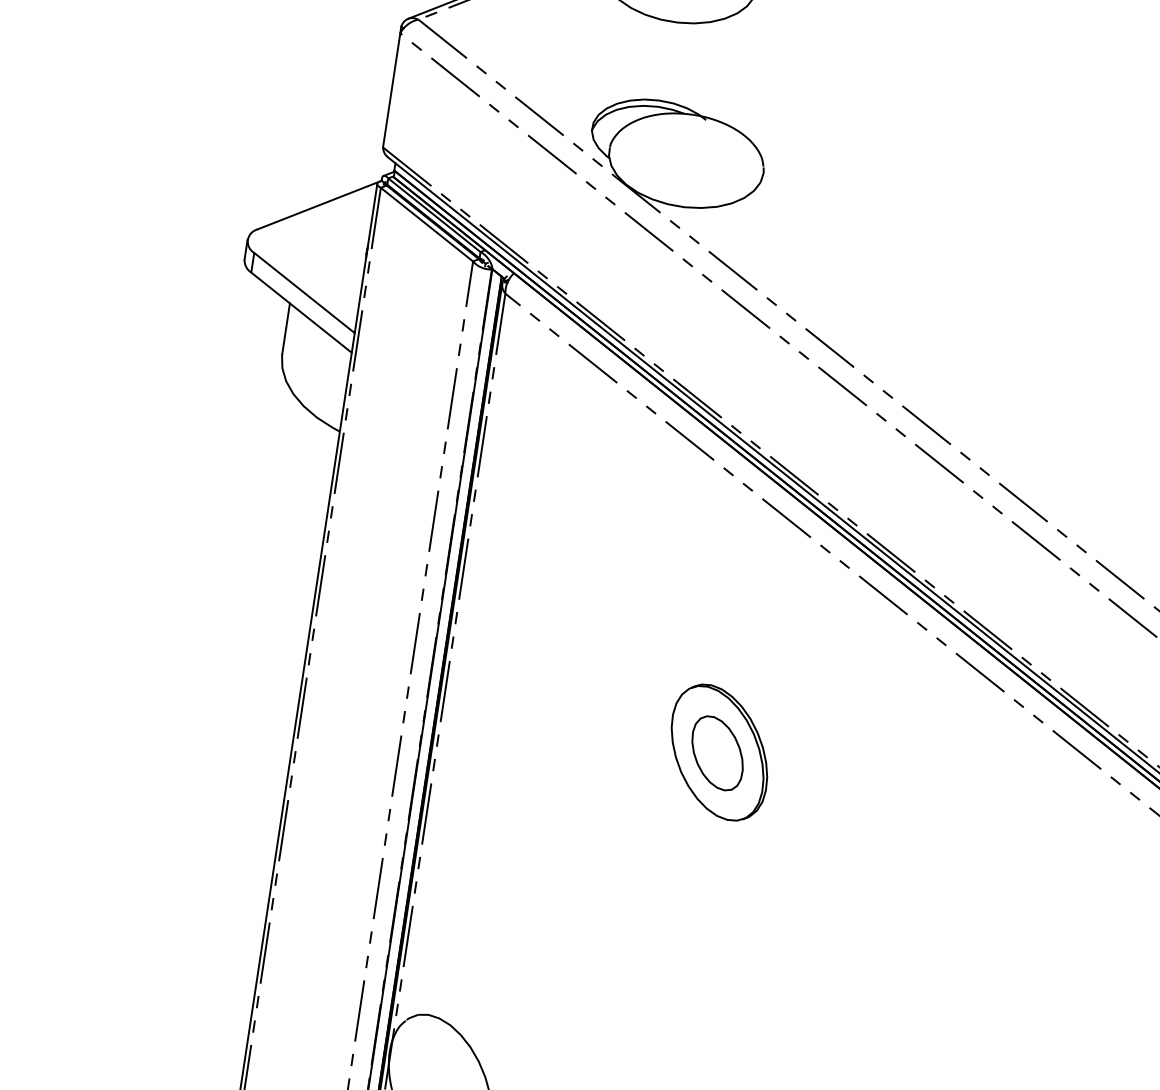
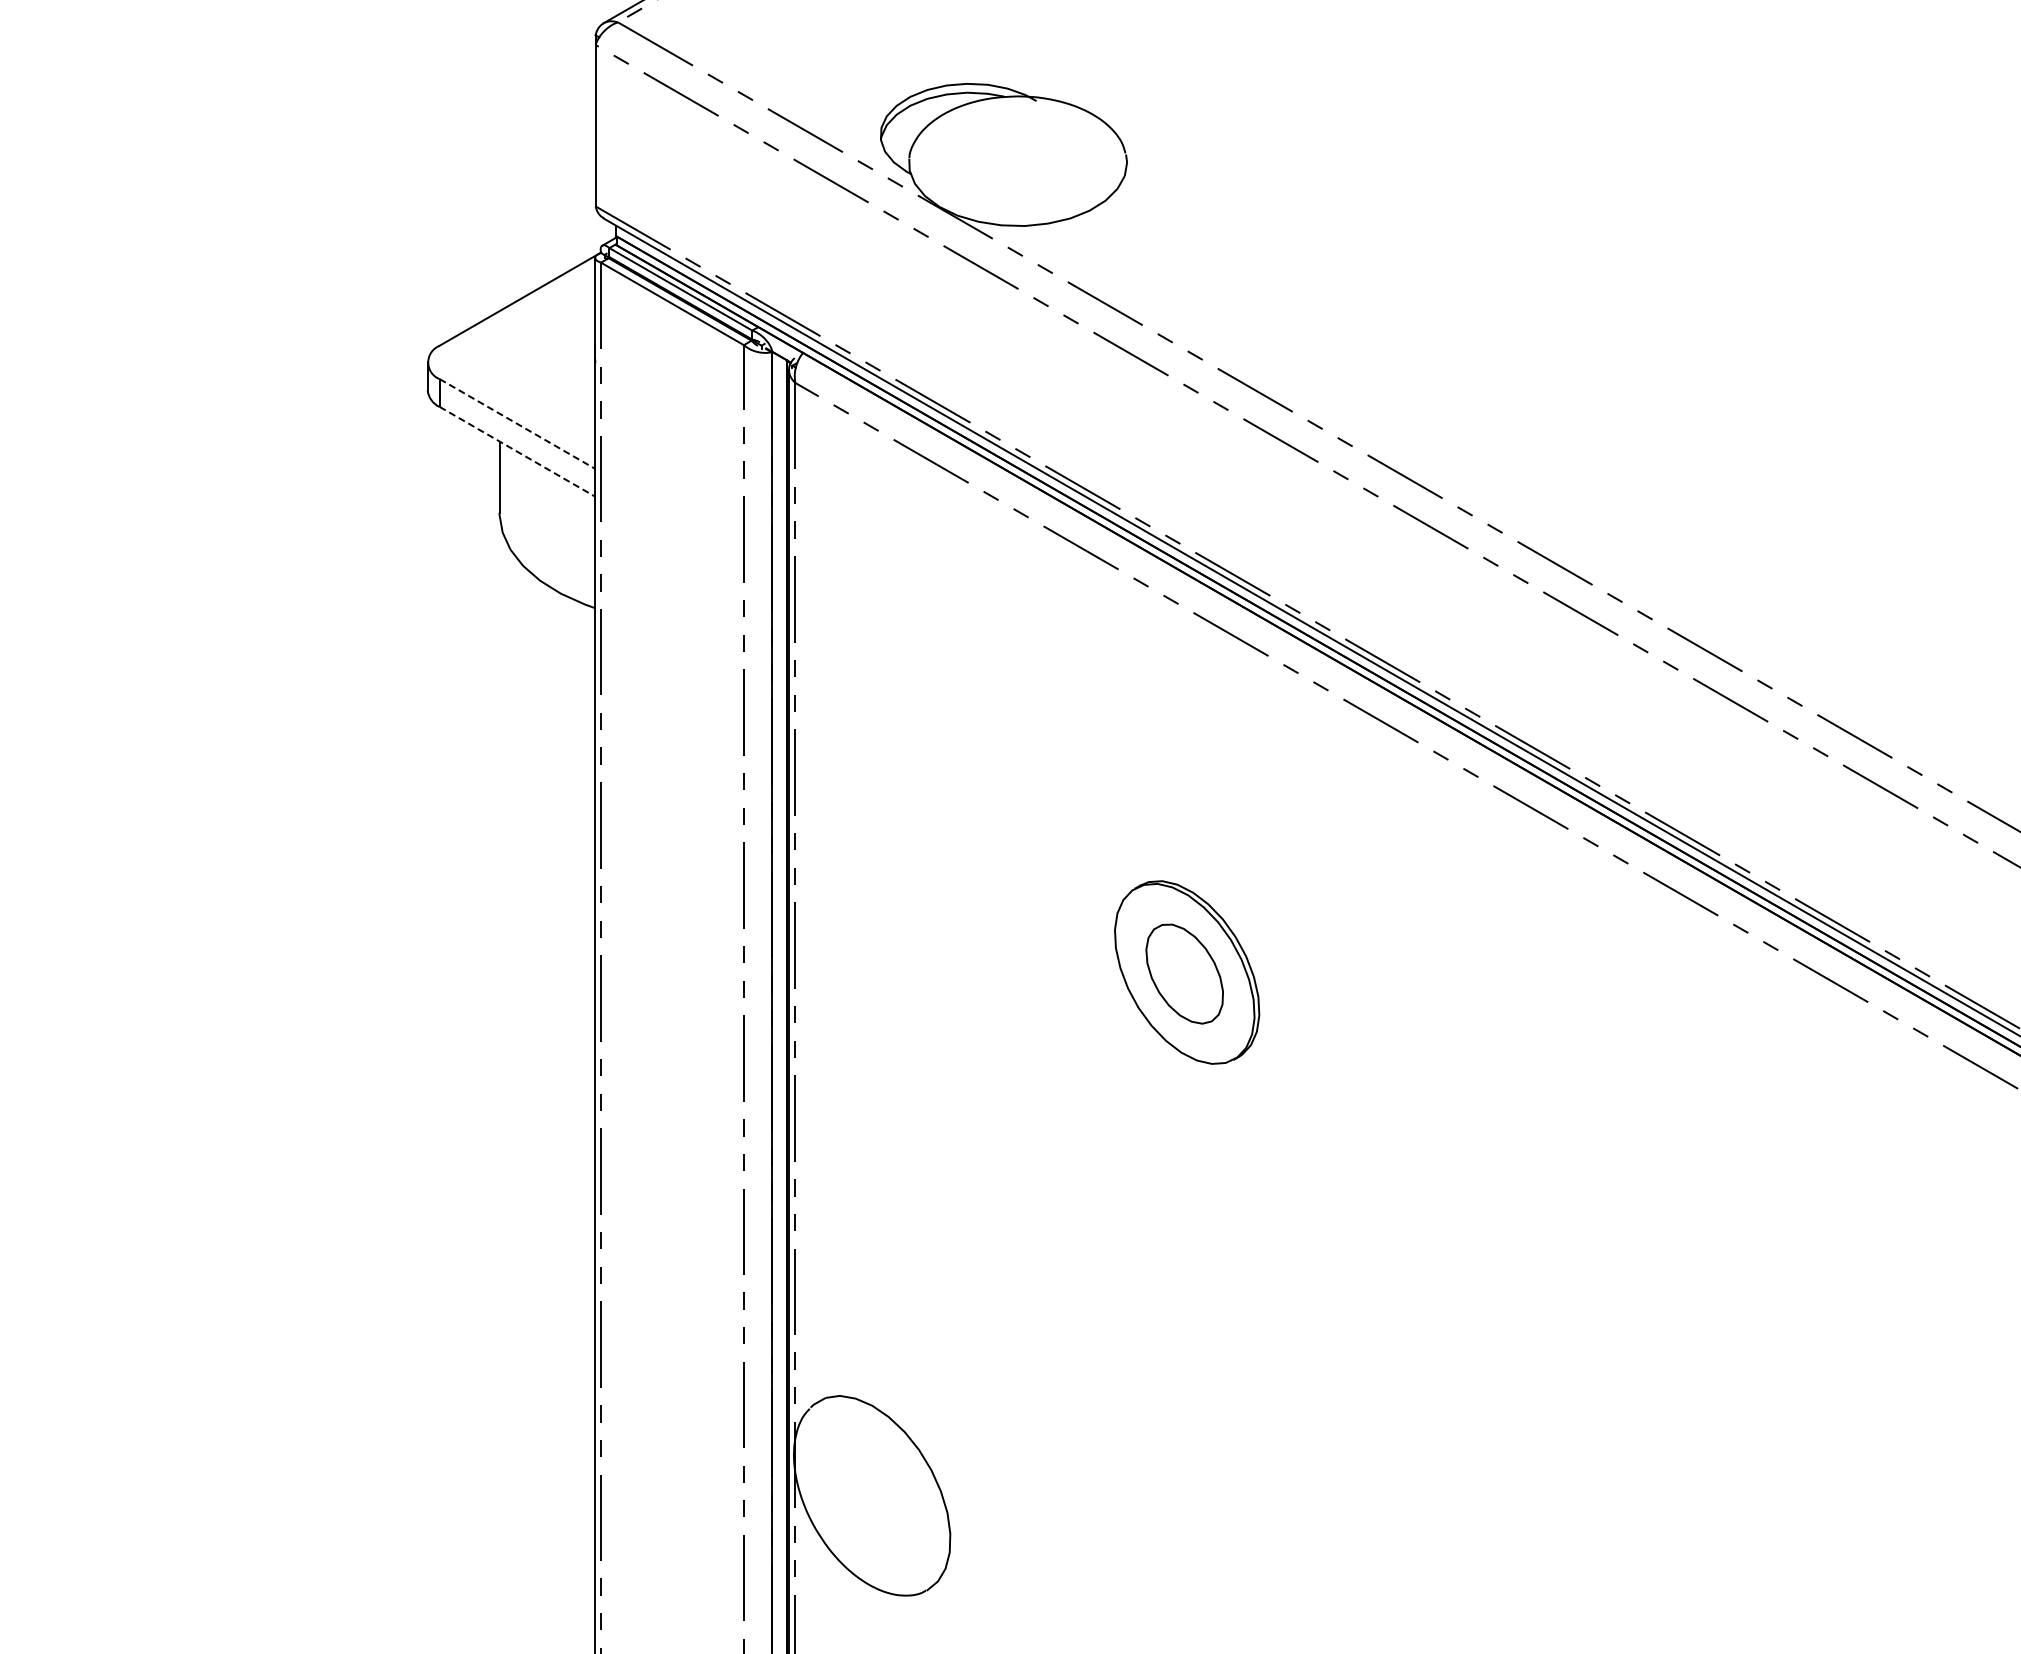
line: (304, 293) -> (517, 424), solid -> dashed
line: (301, 312) -> (517, 451), solid -> dashed

